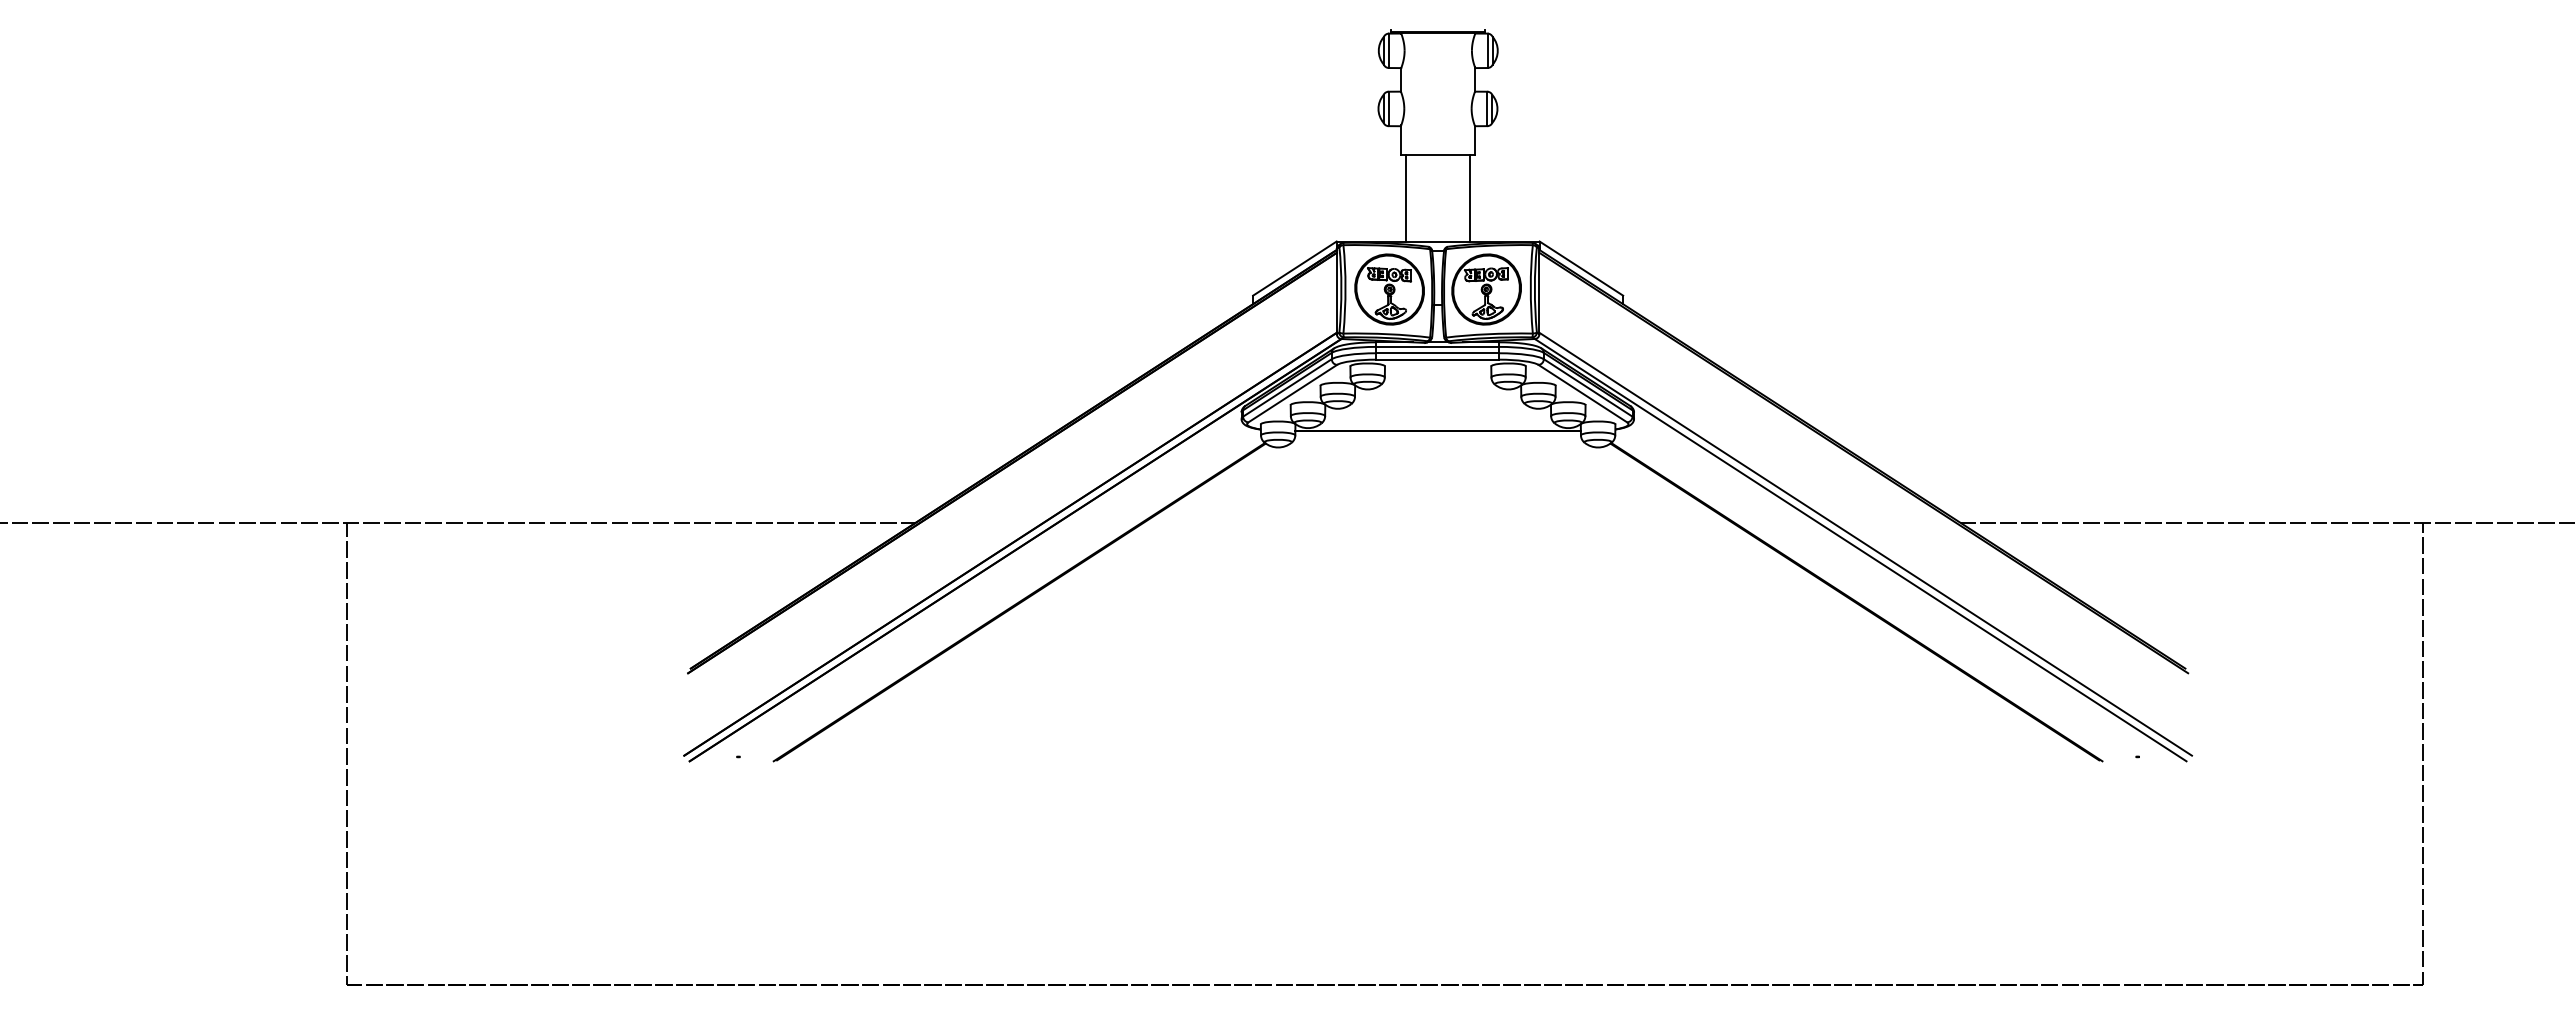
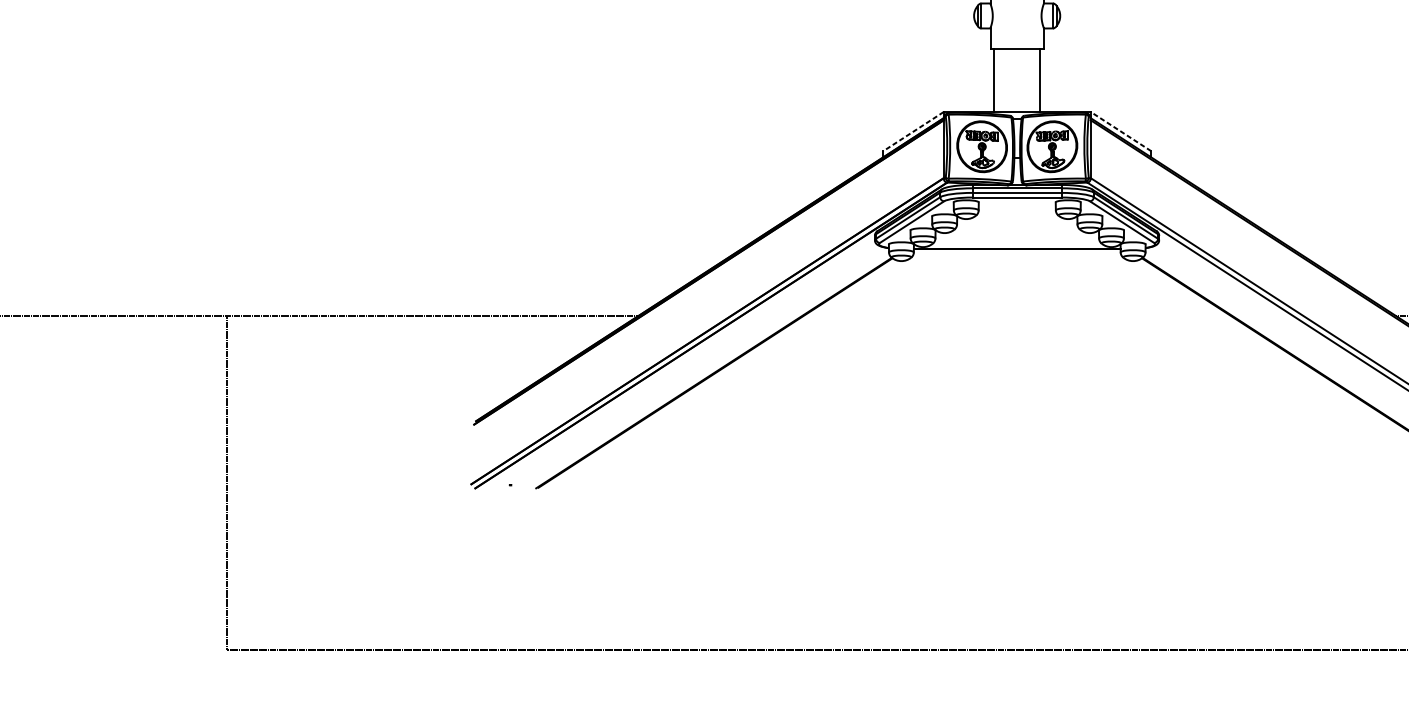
line: (1294, 268) -> (913, 131), solid -> dashed
line: (1581, 268) -> (1121, 131), solid -> dashed

